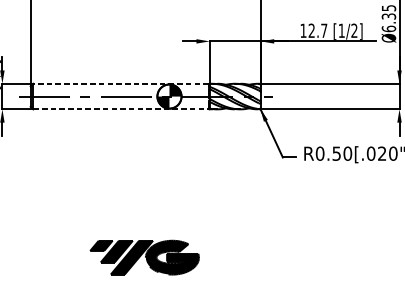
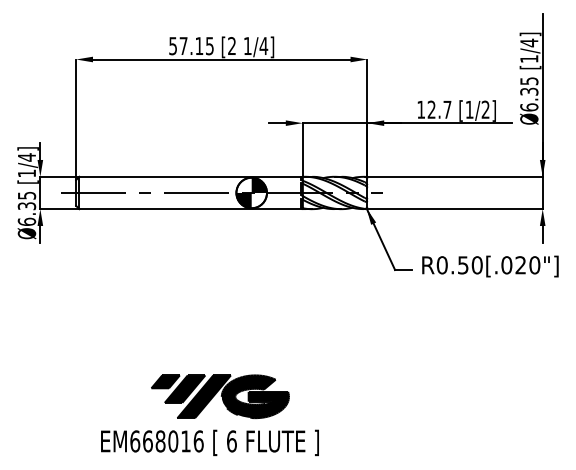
line: (121, 83) -> (190, 176), dashed -> solid
line: (121, 109) -> (190, 209), dashed -> solid

